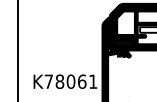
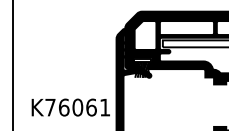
text: (59, 81) -> (63, 107), K78061 -> K76061

